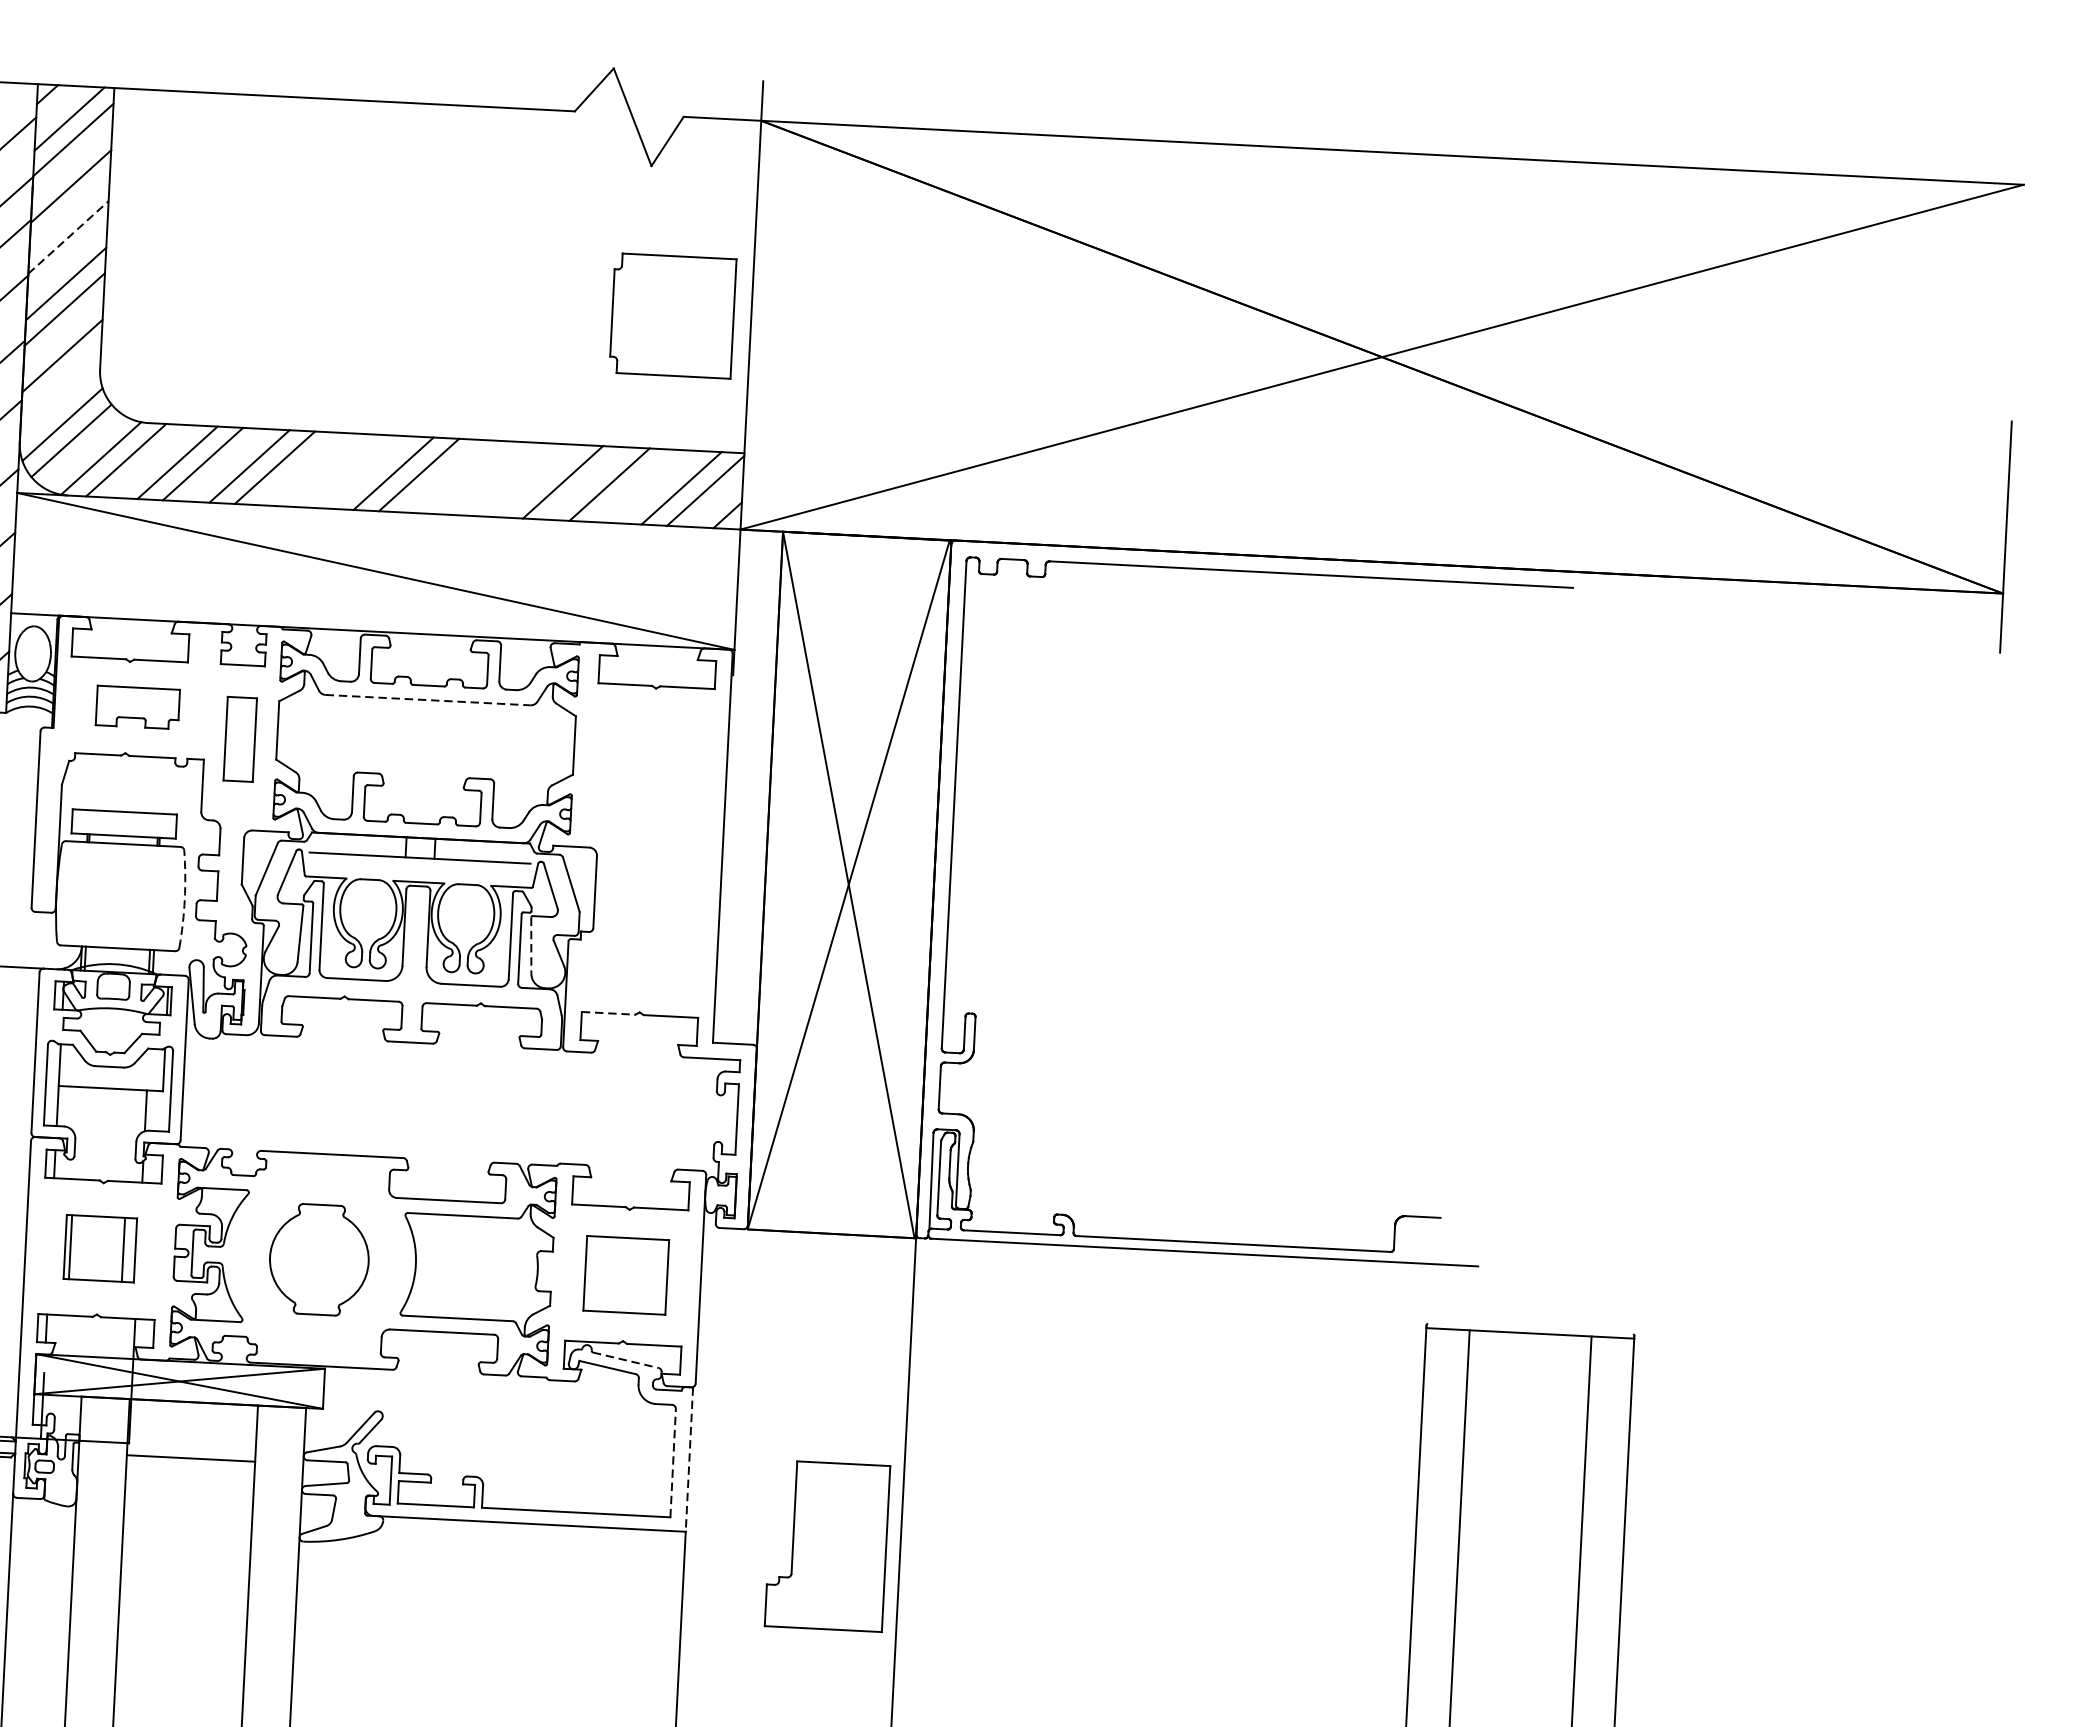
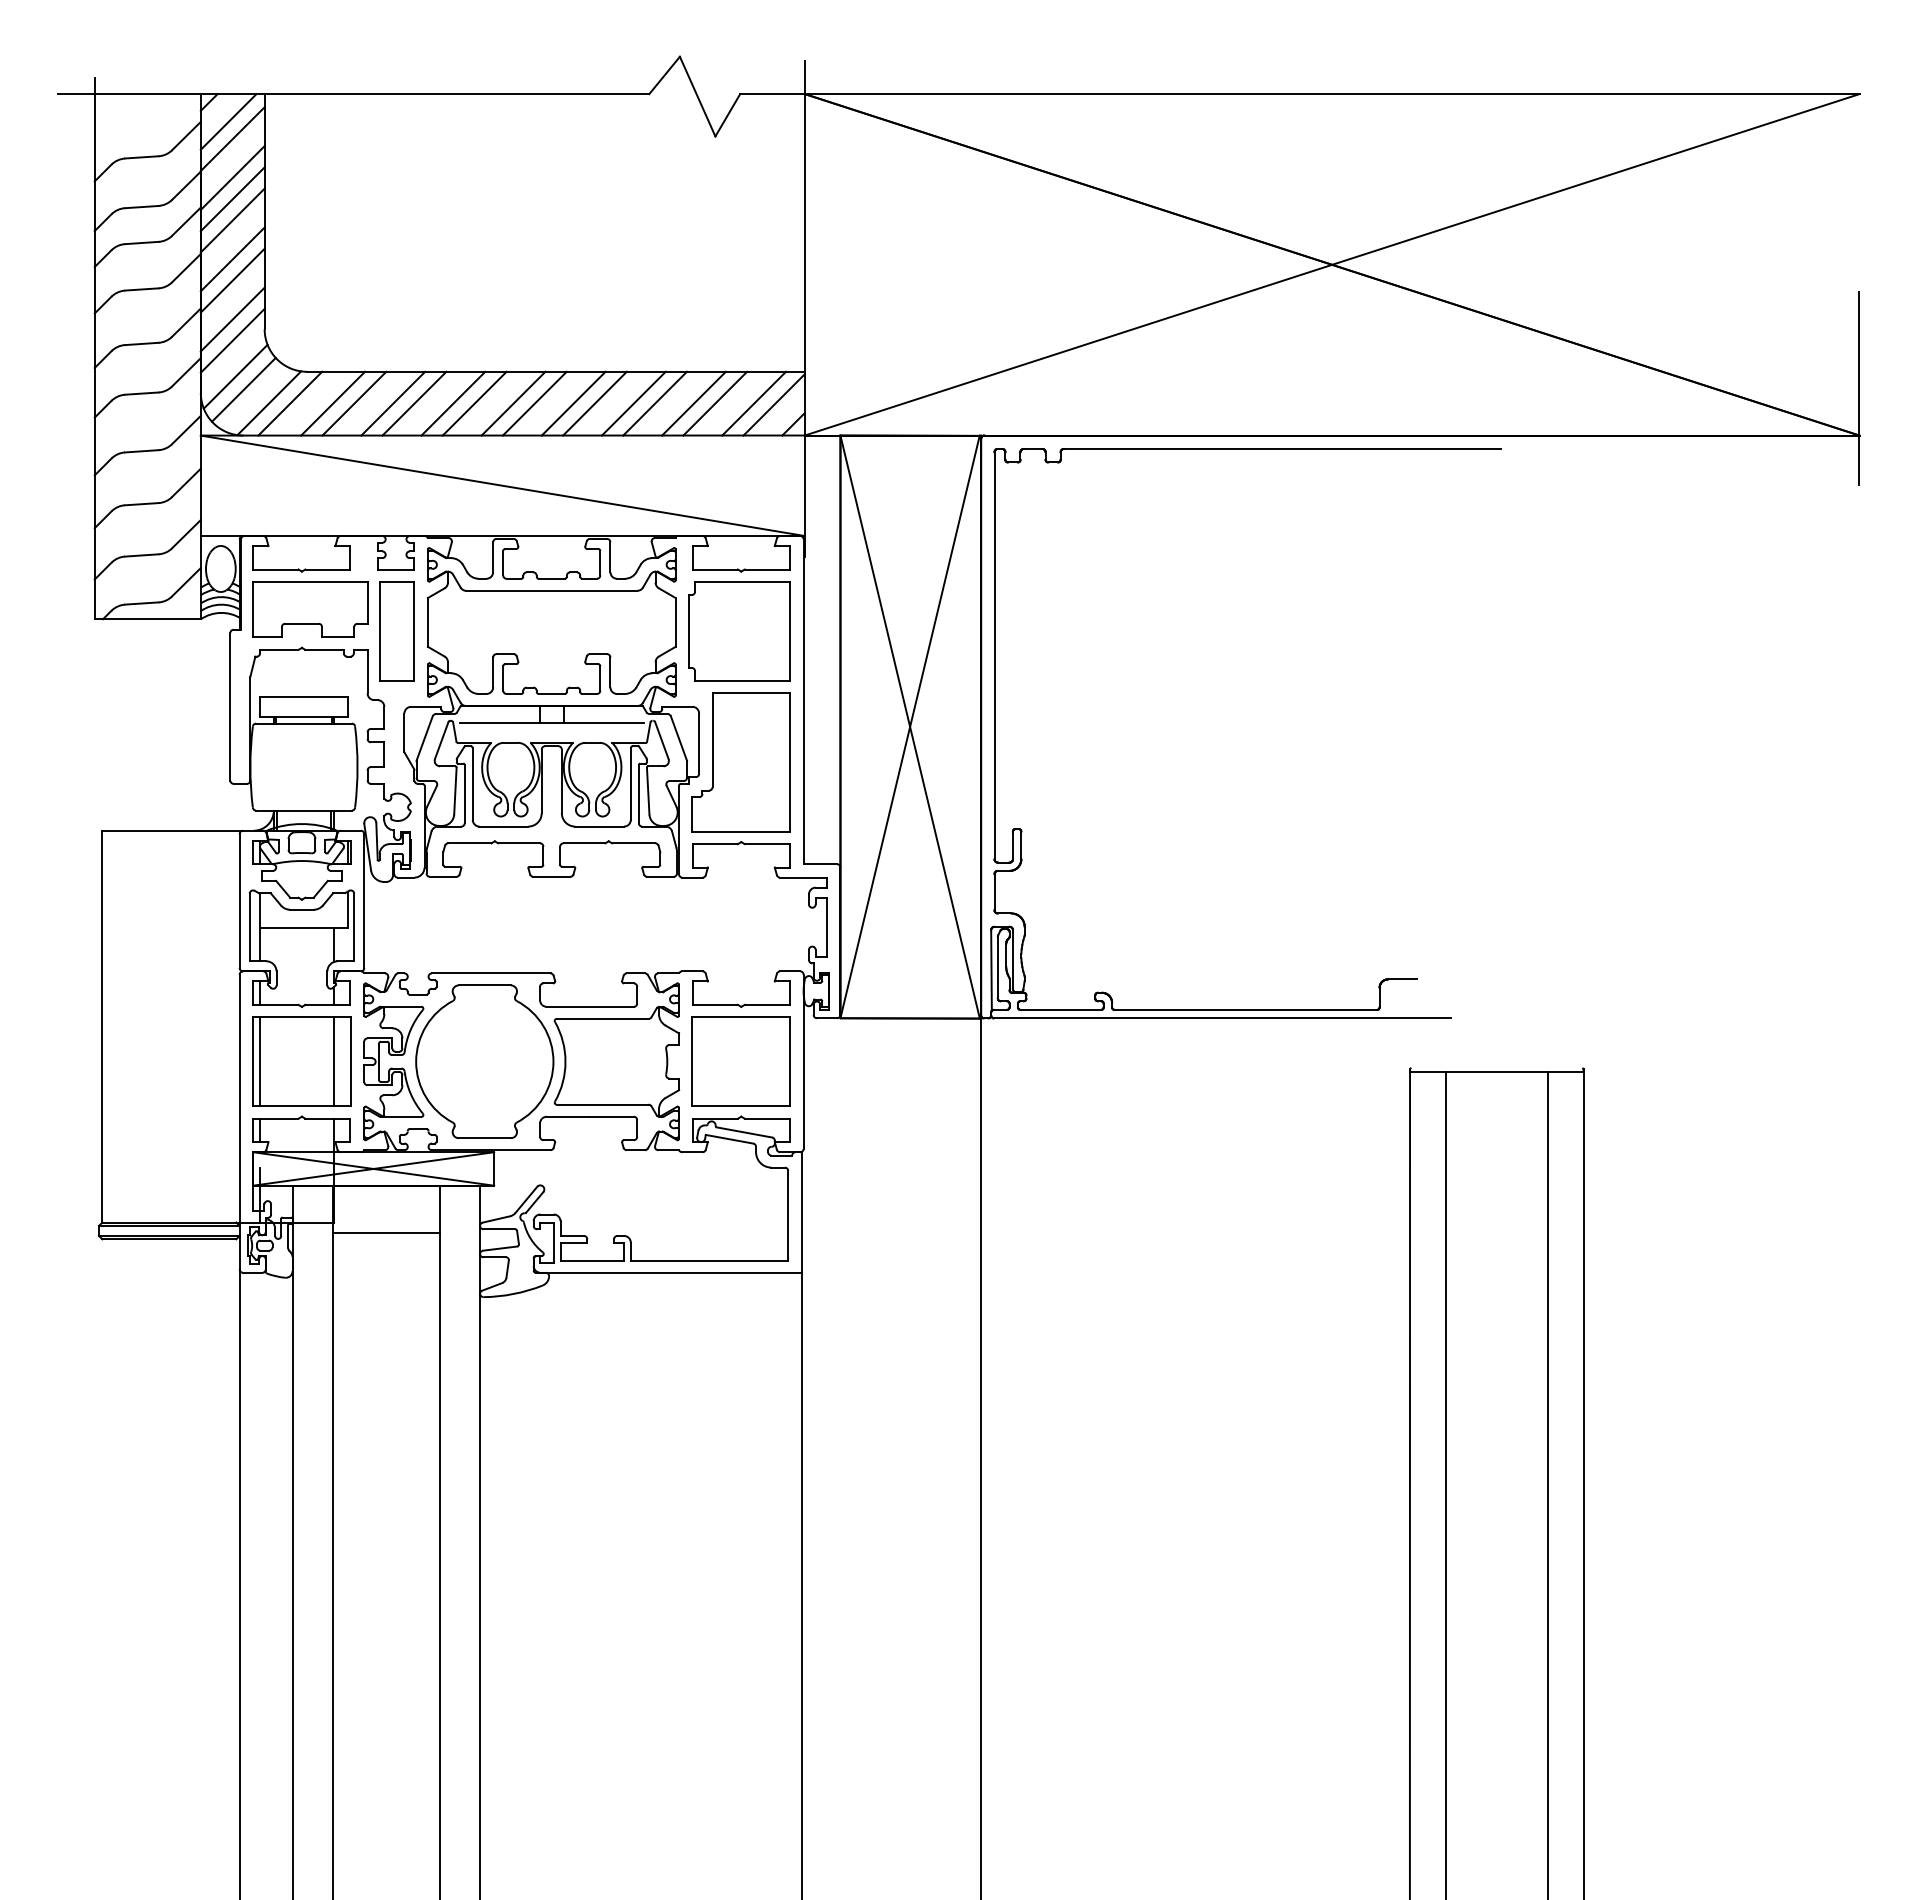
line: (69, 212) -> (232, 199), added
line: (69, 237) -> (233, 220), dashed -> solid
part: (672, 316) -> (739, 631), moved
line: (60, 381) -> (232, 340), added
line: (321, 469) -> (453, 403), added
line: (346, 471) -> (474, 403), added
line: (465, 477) -> (573, 403), added
line: (490, 478) -> (594, 403), added
line: (537, 480) -> (633, 403), added
line: (635, 485) -> (715, 403), added
line: (428, 699) -> (552, 590), dashed -> solid
part: (137, 707) -> (310, 609), size x1.67
part: (239, 739) -> (396, 631), size x1.43
arc: (184, 899) -> (357, 767), dashed -> solid
line: (531, 946) -> (648, 791), dashed -> solid
line: (608, 1013) -> (715, 844), dashed -> solid
part: (99, 1248) -> (301, 1061), size x1.67
part: (318, 1259) -> (484, 1061), size x1.67
part: (625, 1275) -> (740, 1061), size x1.43
line: (625, 1360) -> (744, 1132), dashed -> solid
line: (689, 1460) -> (801, 1213), dashed -> solid
line: (673, 1462) -> (788, 1215), dashed -> solid
part: (826, 1545) -> (740, 762), moved

